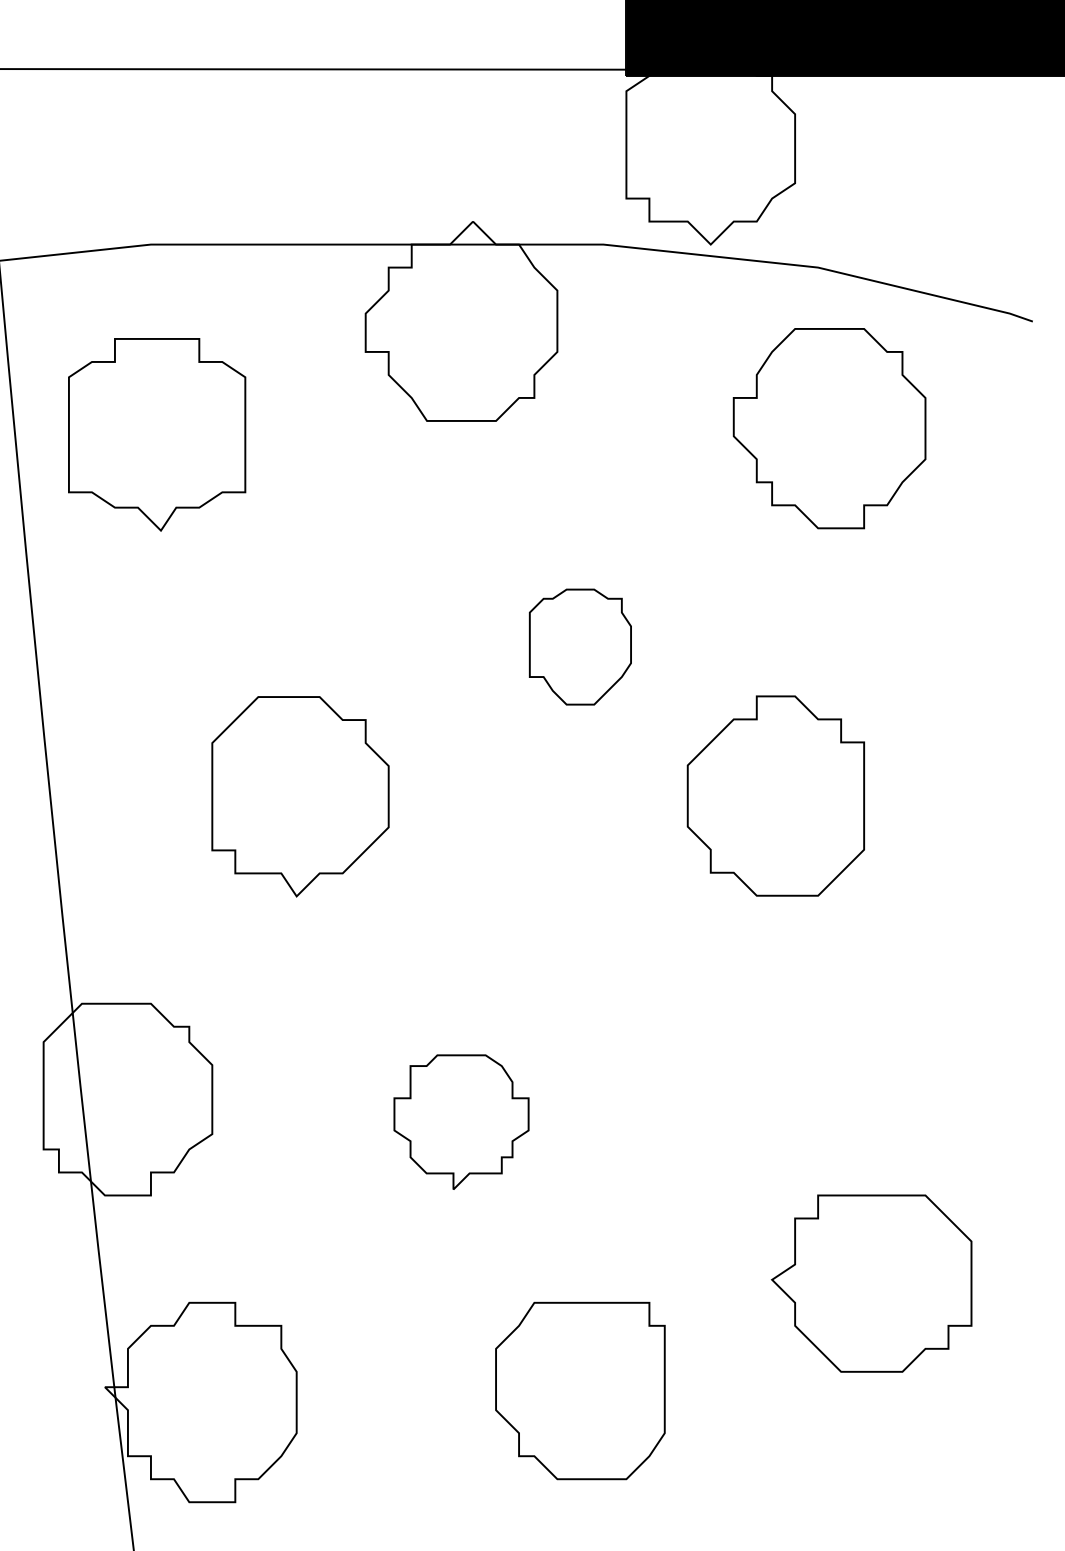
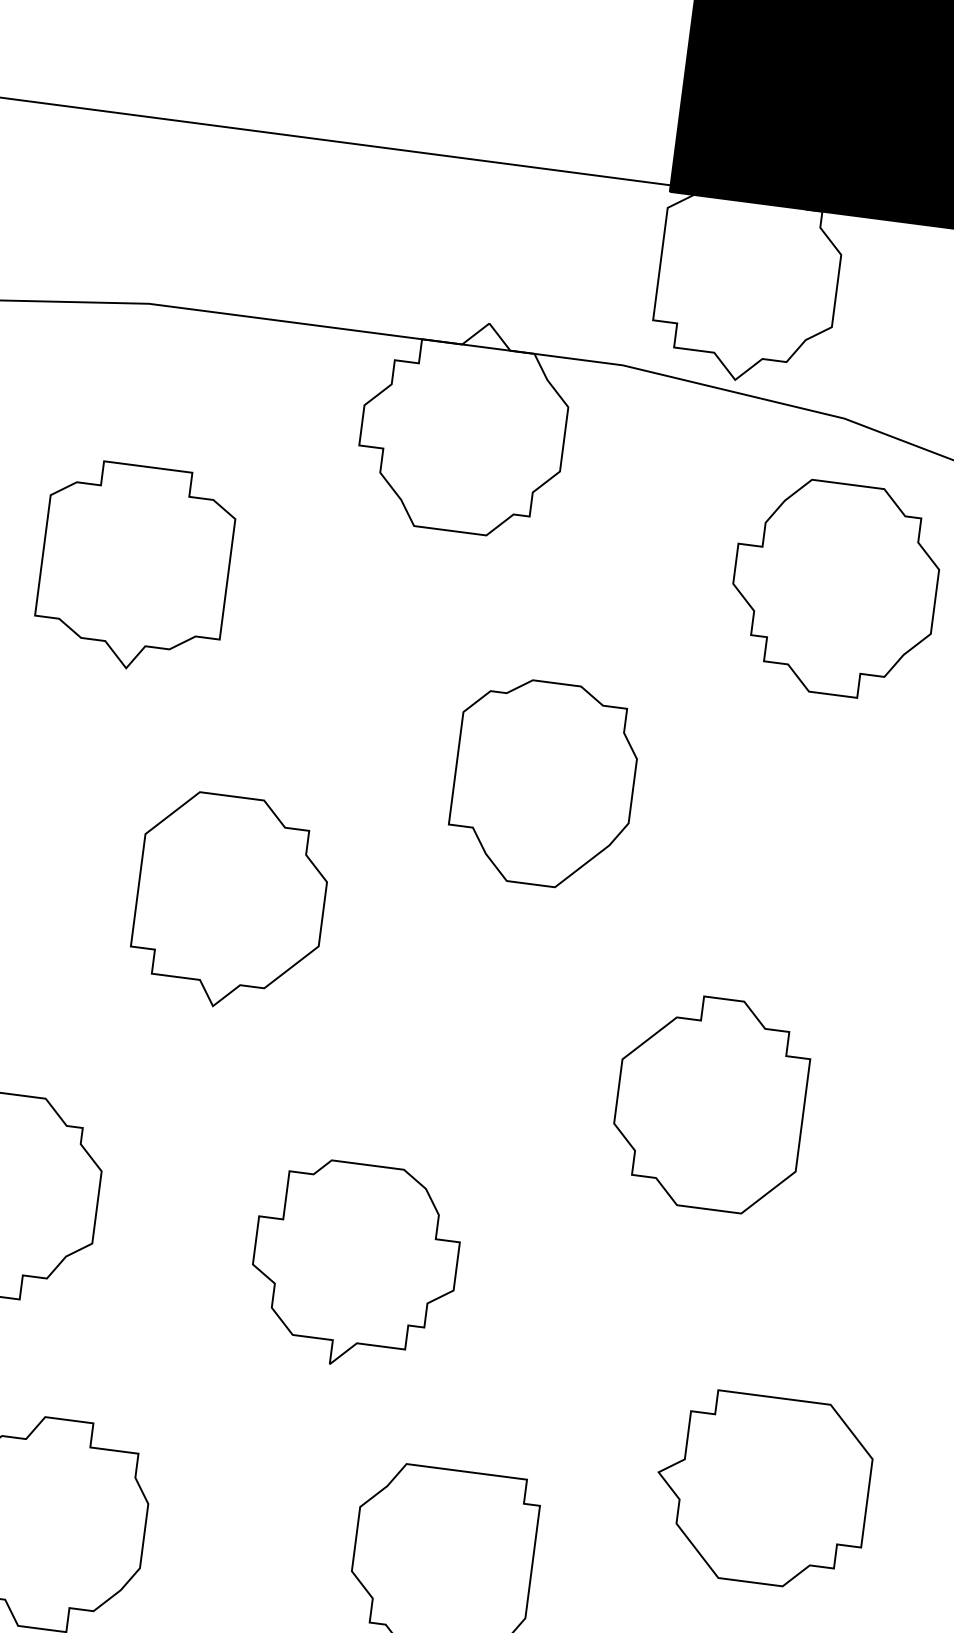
part: (157, 434) -> (135, 567), moved
part: (580, 646) -> (544, 783), size x1.67
part: (775, 795) -> (710, 1102), moved
part: (461, 1121) -> (354, 1264), size x1.43

